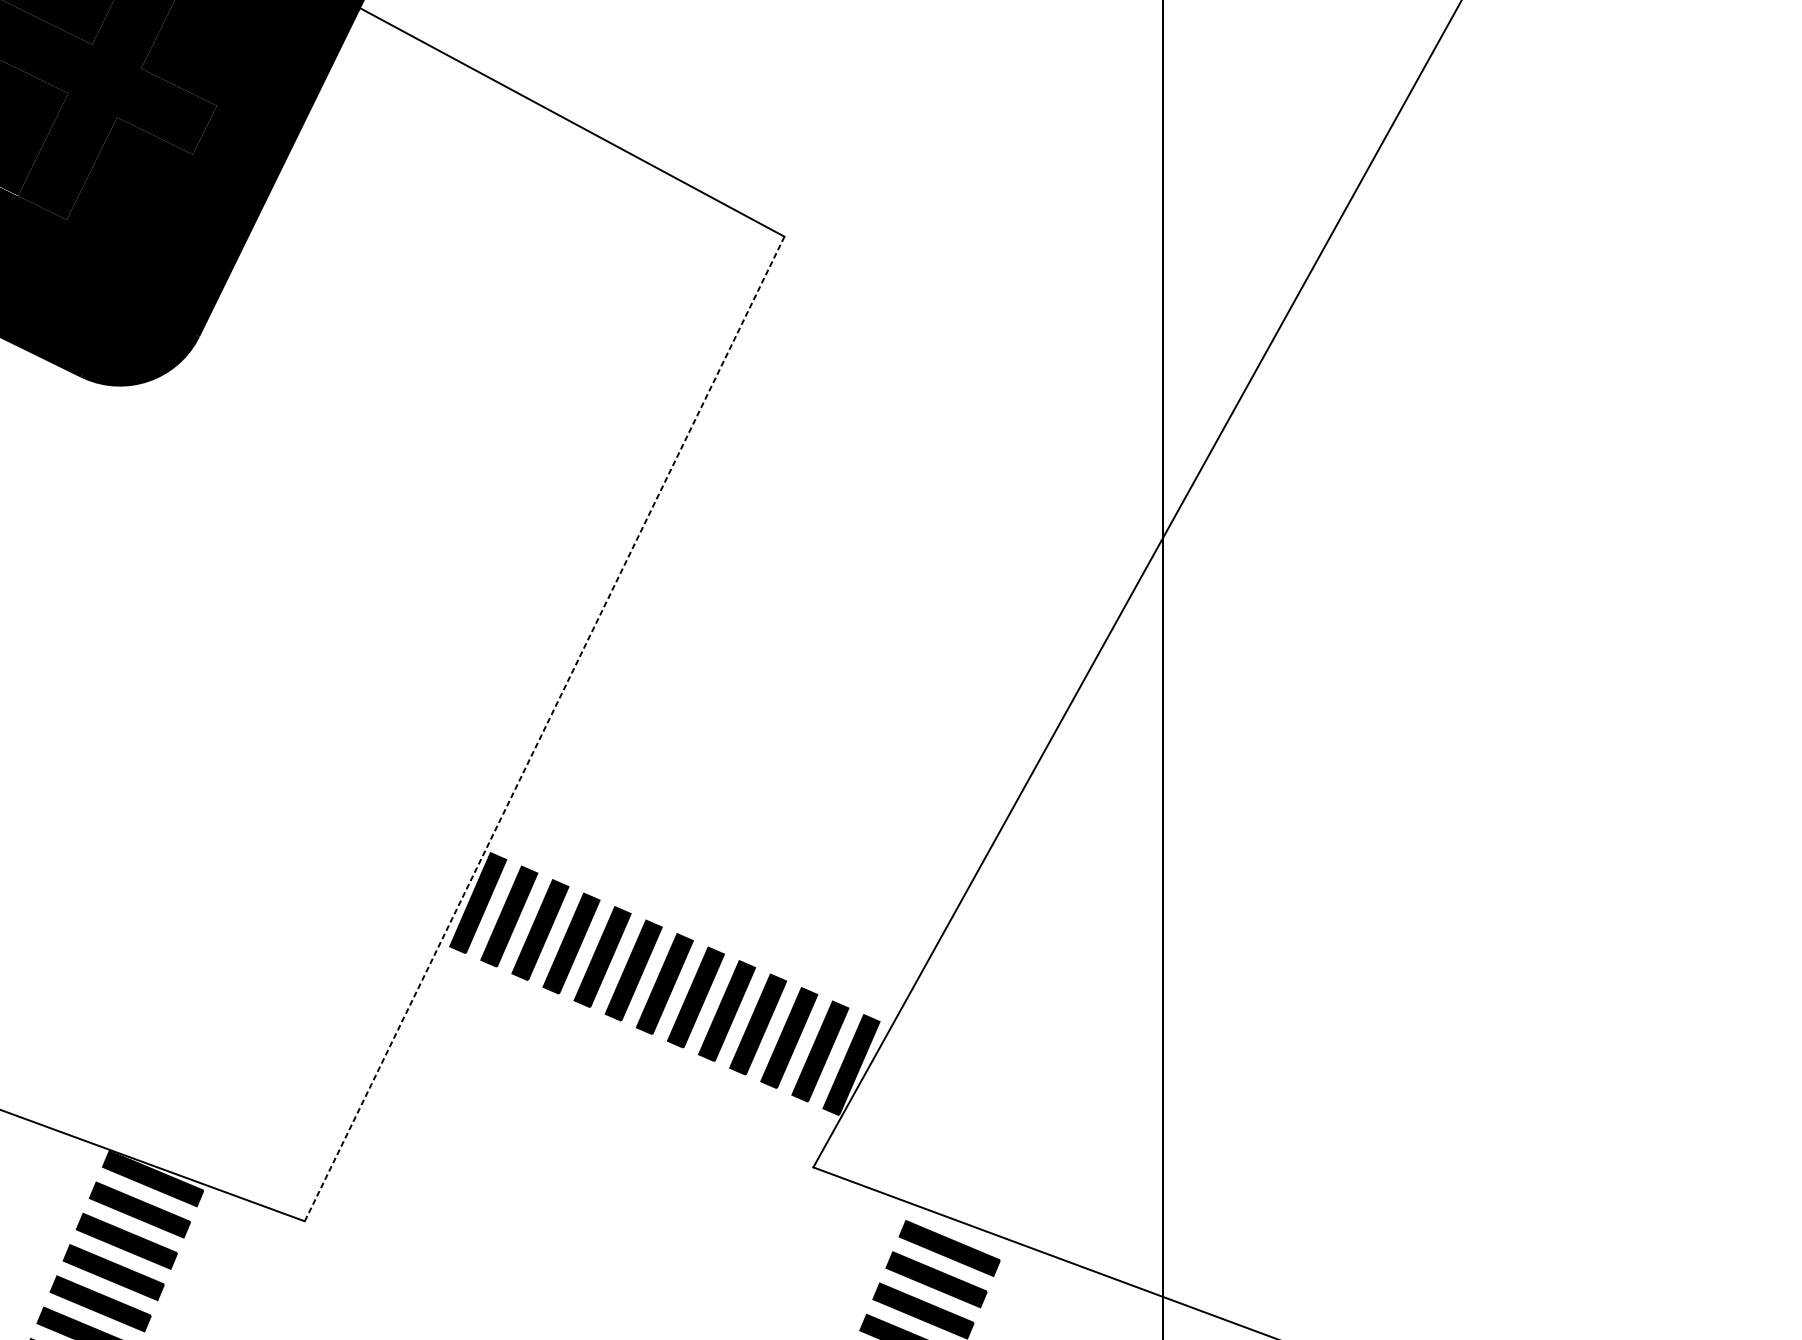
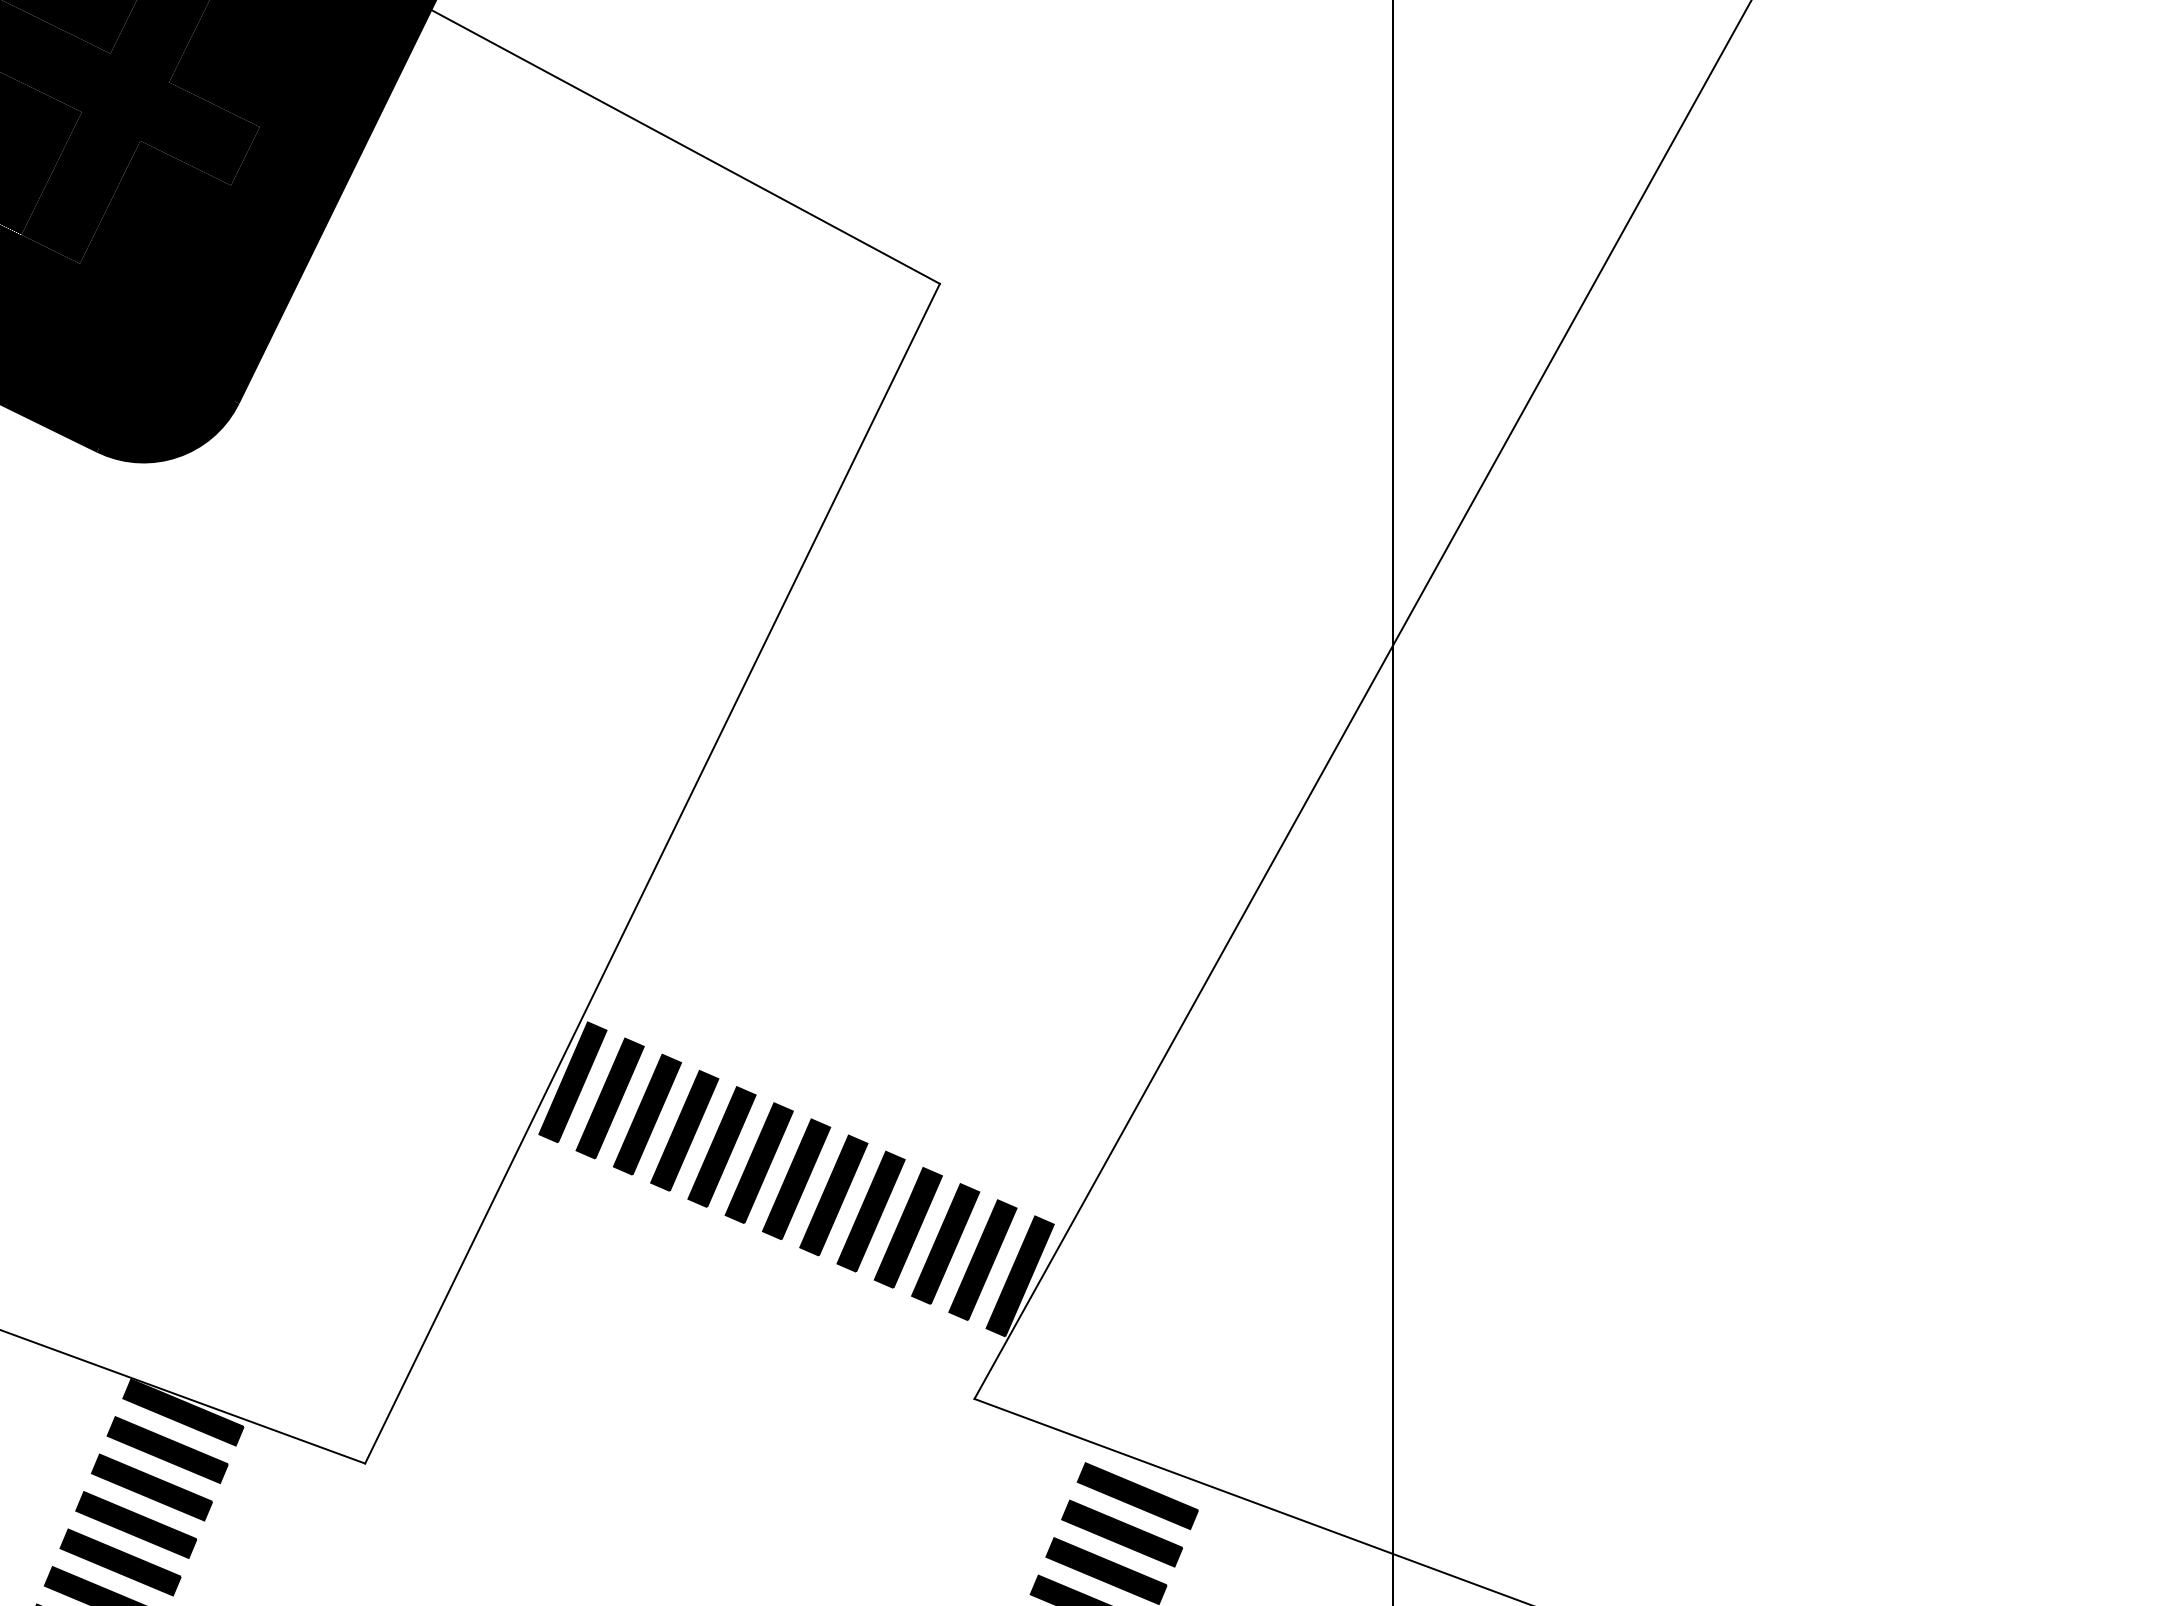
line: (544, 728) -> (652, 873), dashed -> solid

